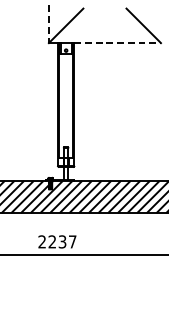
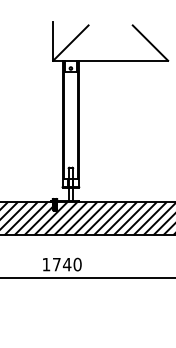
line: (49, 24) -> (53, 41), dashed -> solid
line: (118, 42) -> (124, 60), dashed -> solid
text: (56, 241) -> (61, 264), 2237 -> 1740

